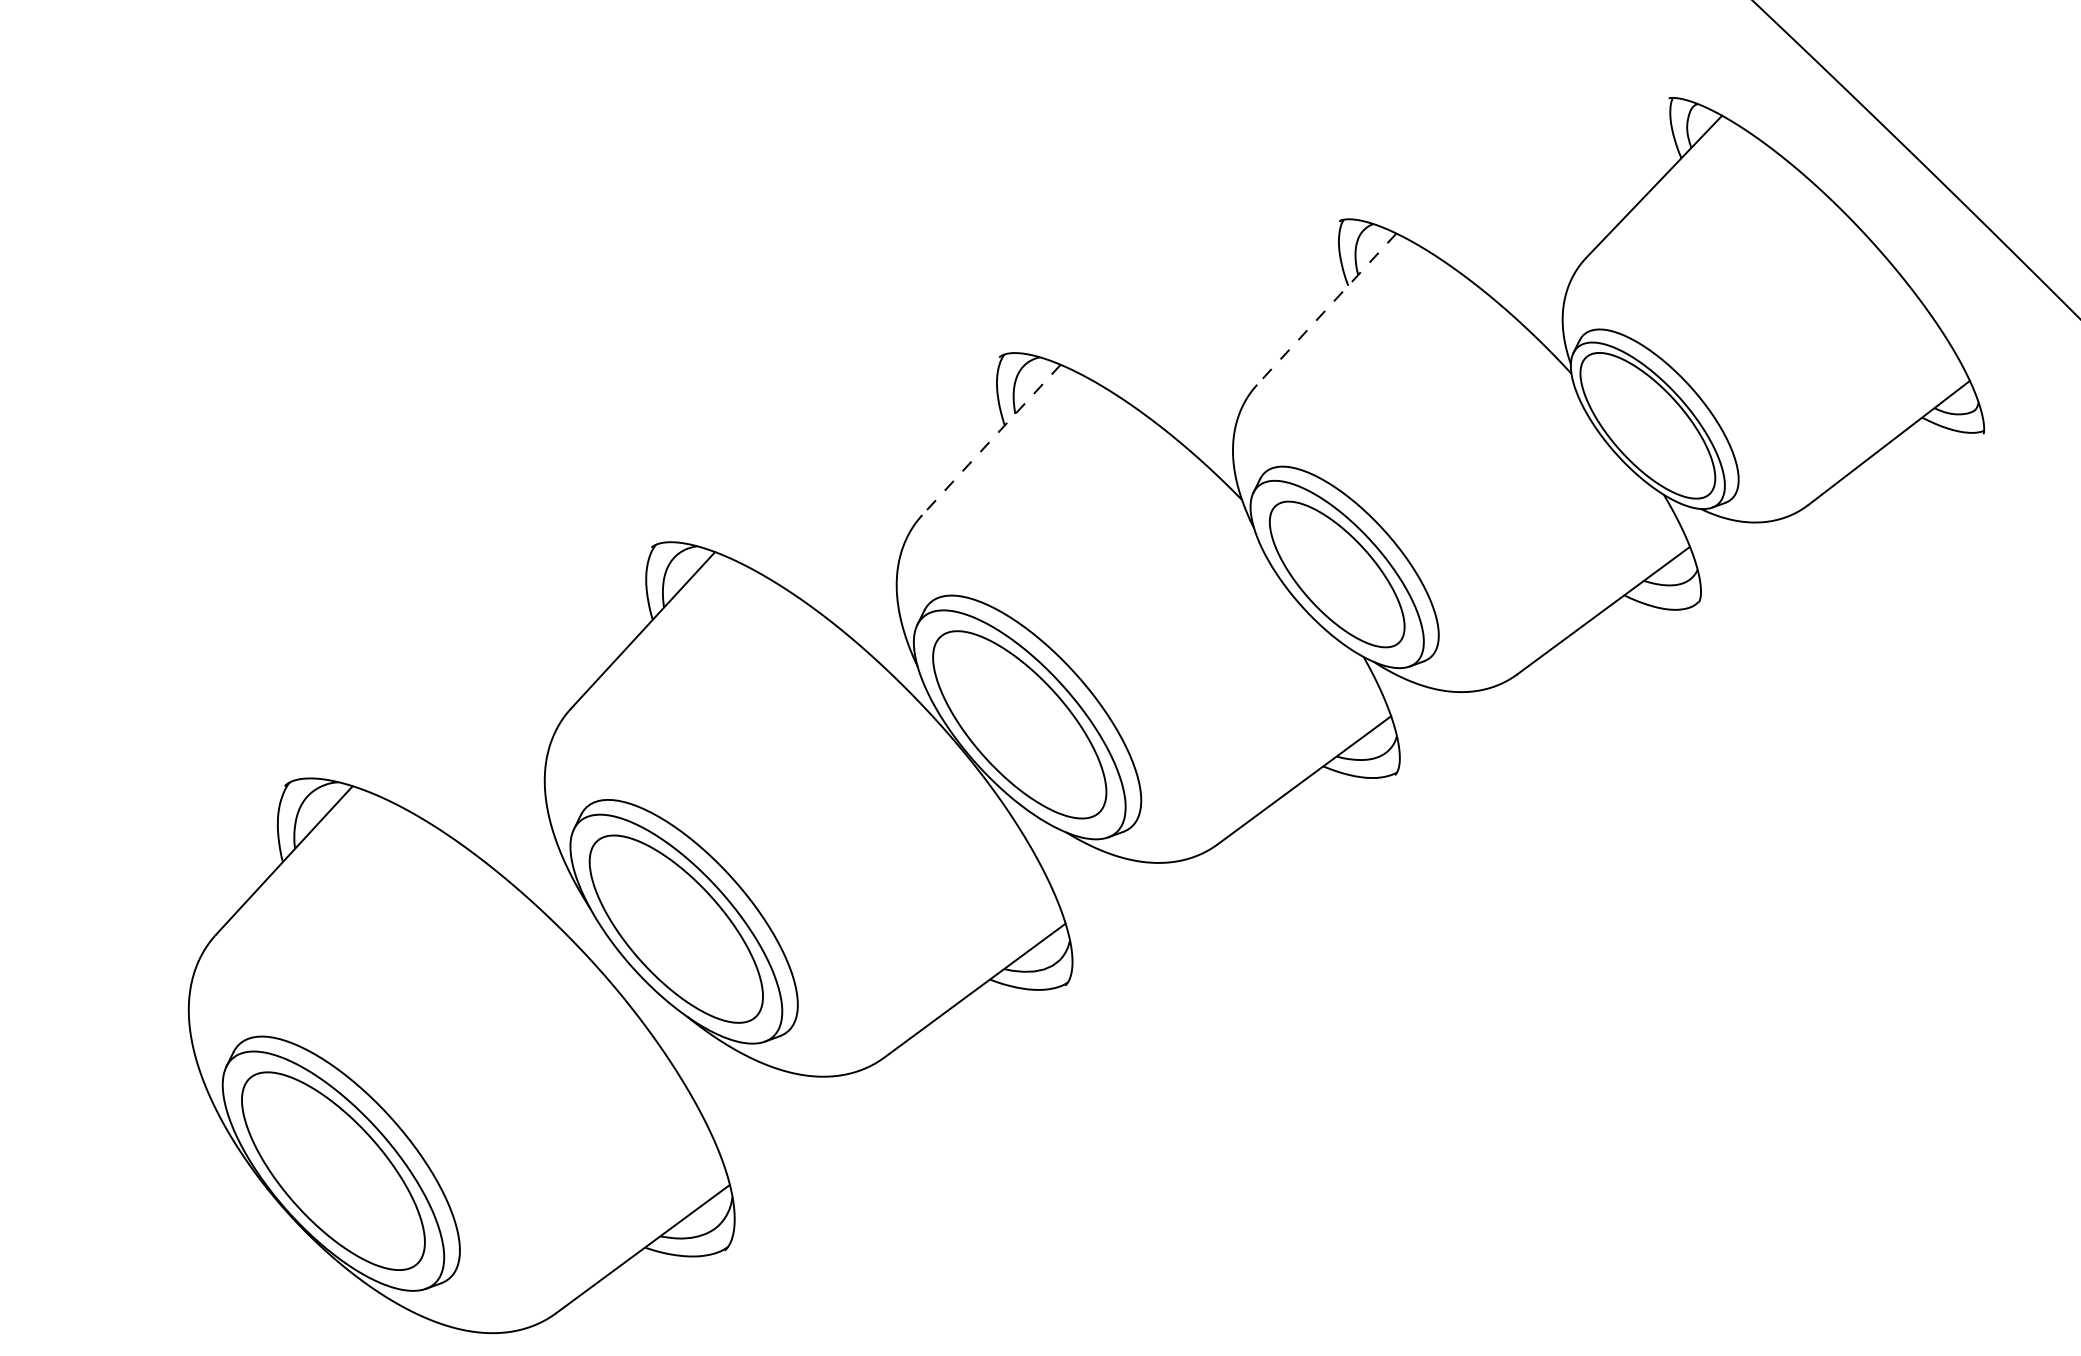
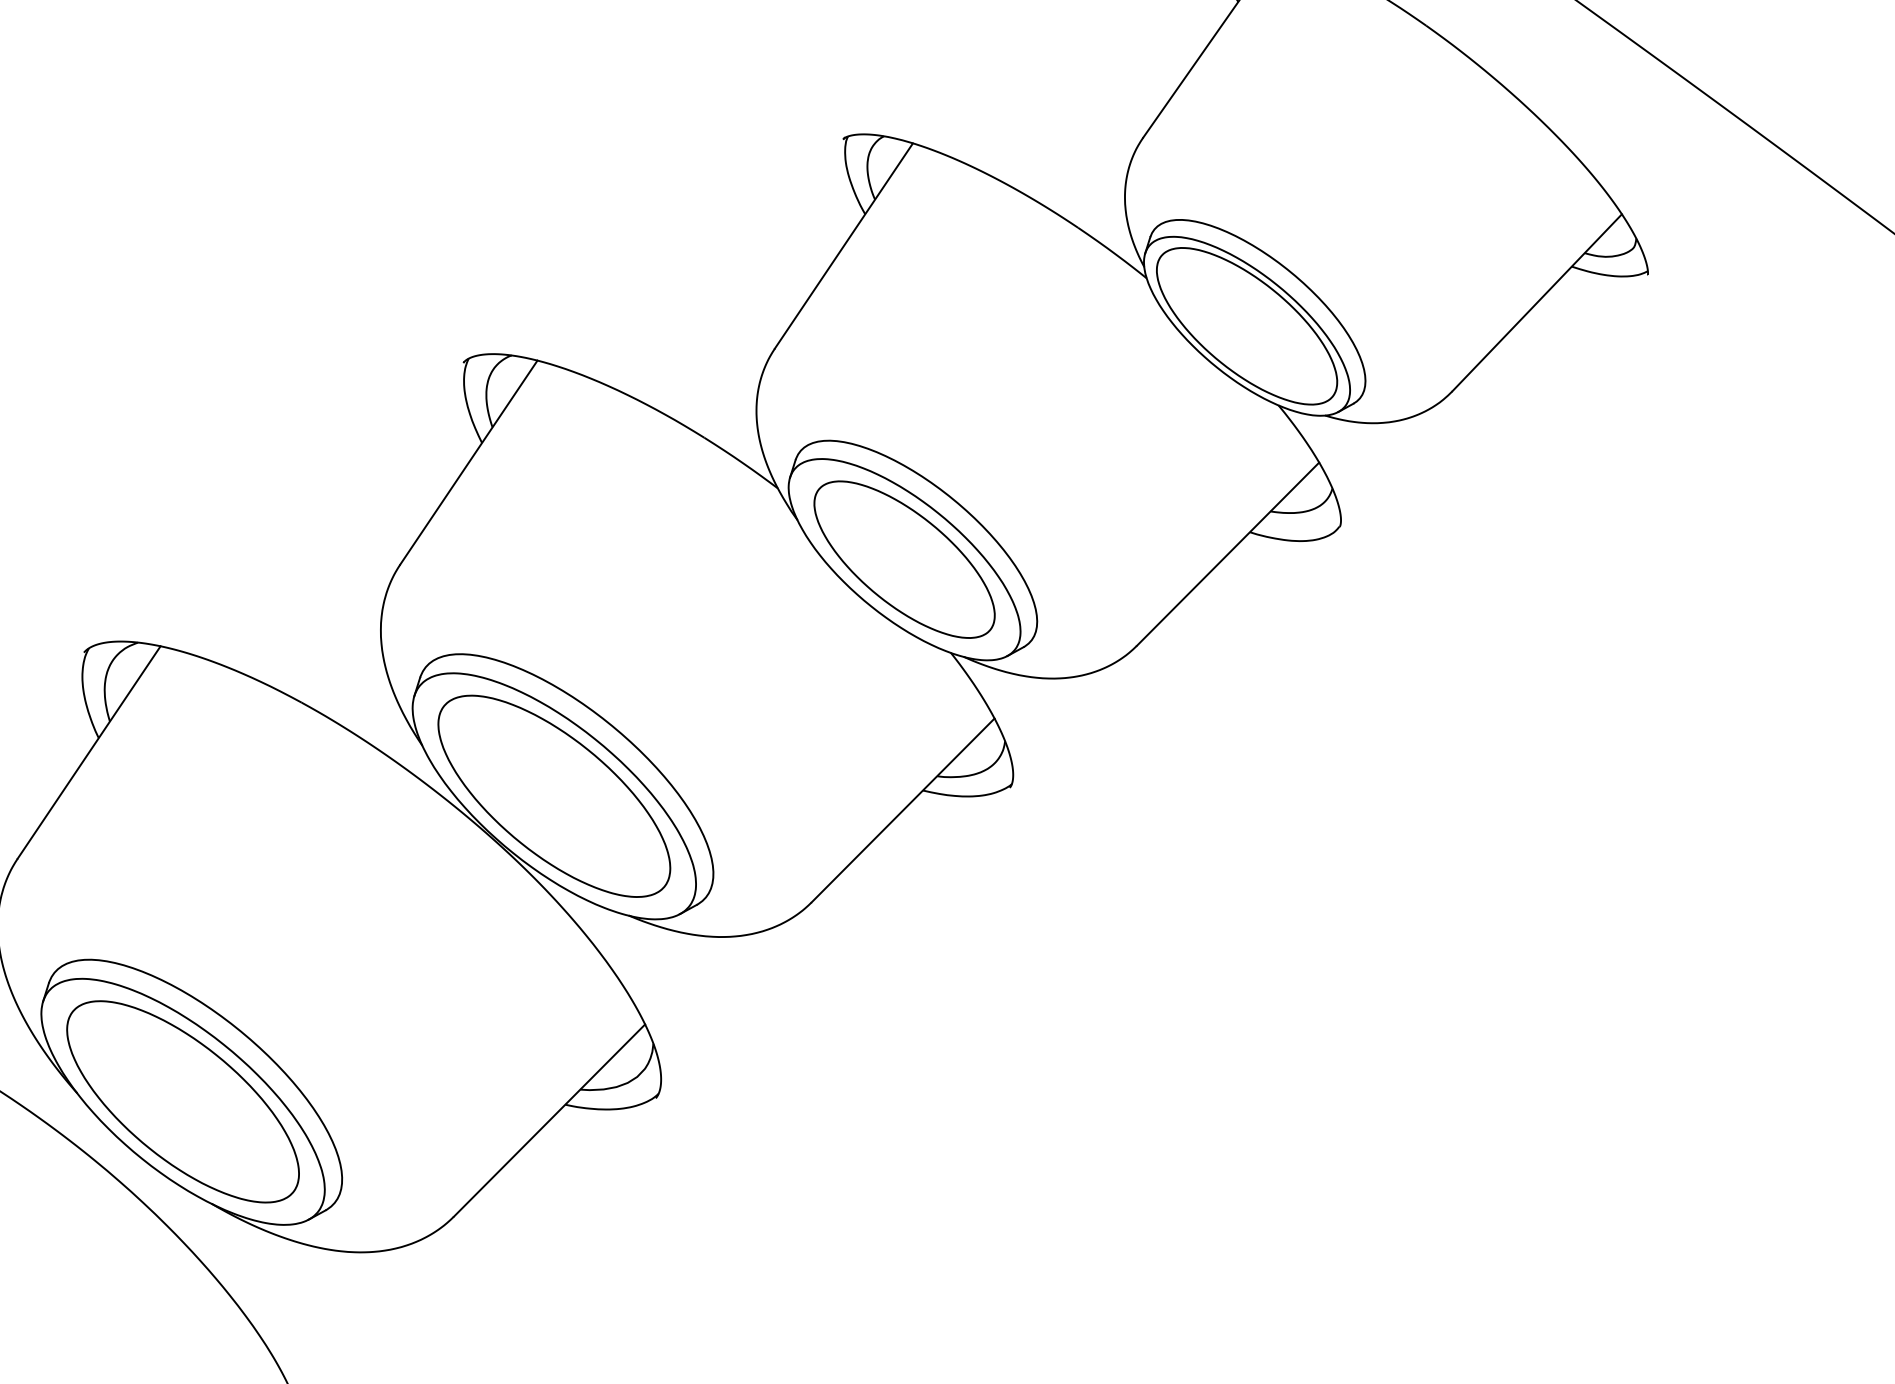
line: (1326, 309) -> (843, 246), dashed -> solid
line: (991, 440) -> (468, 463), dashed -> solid

